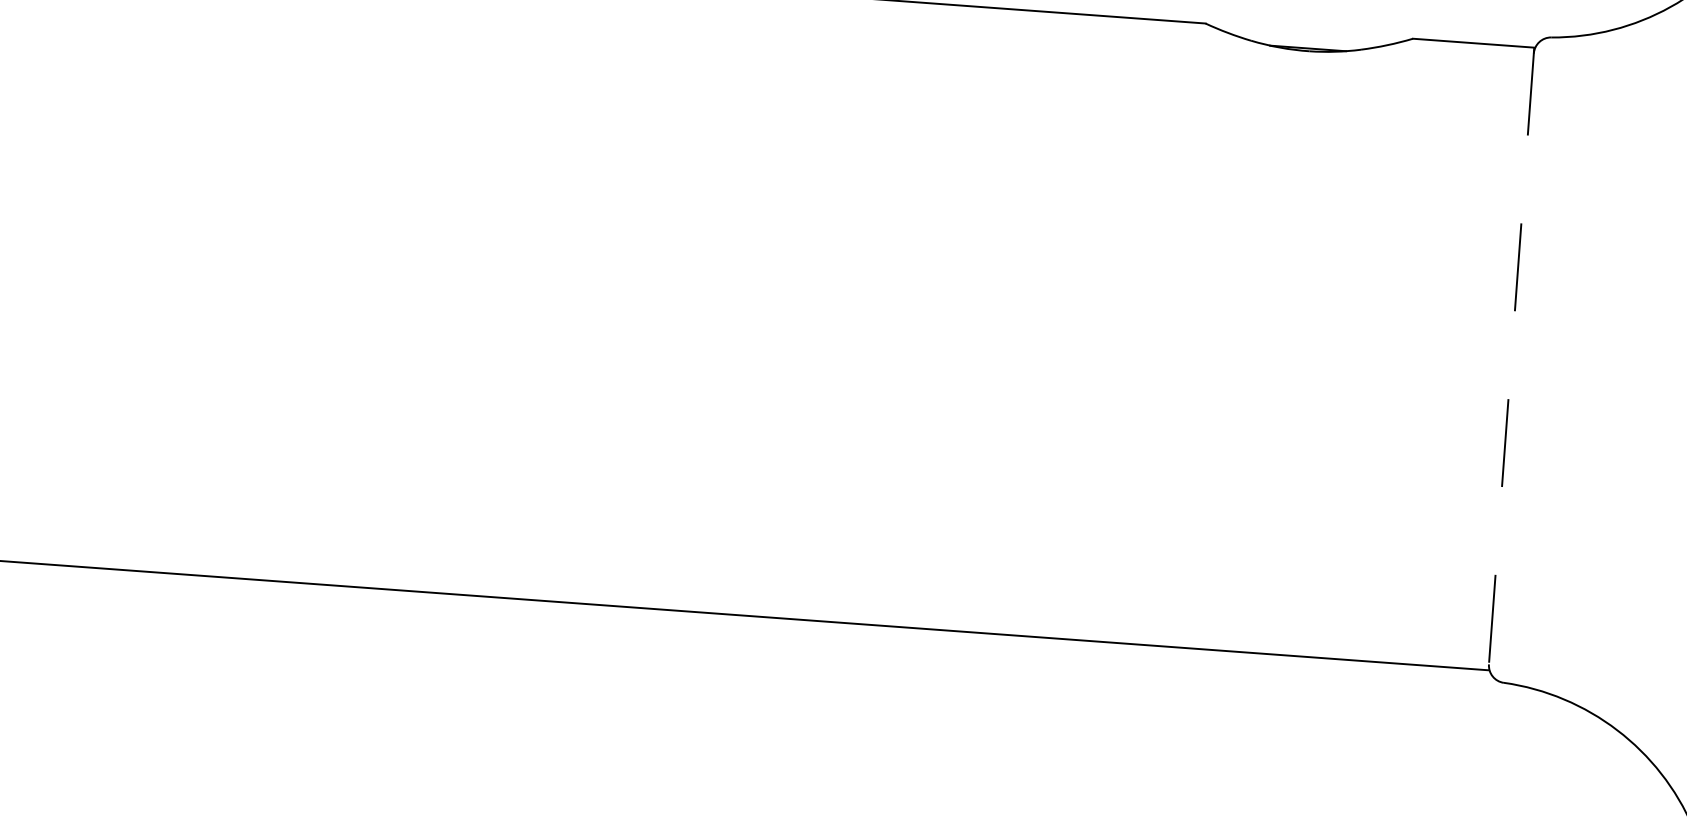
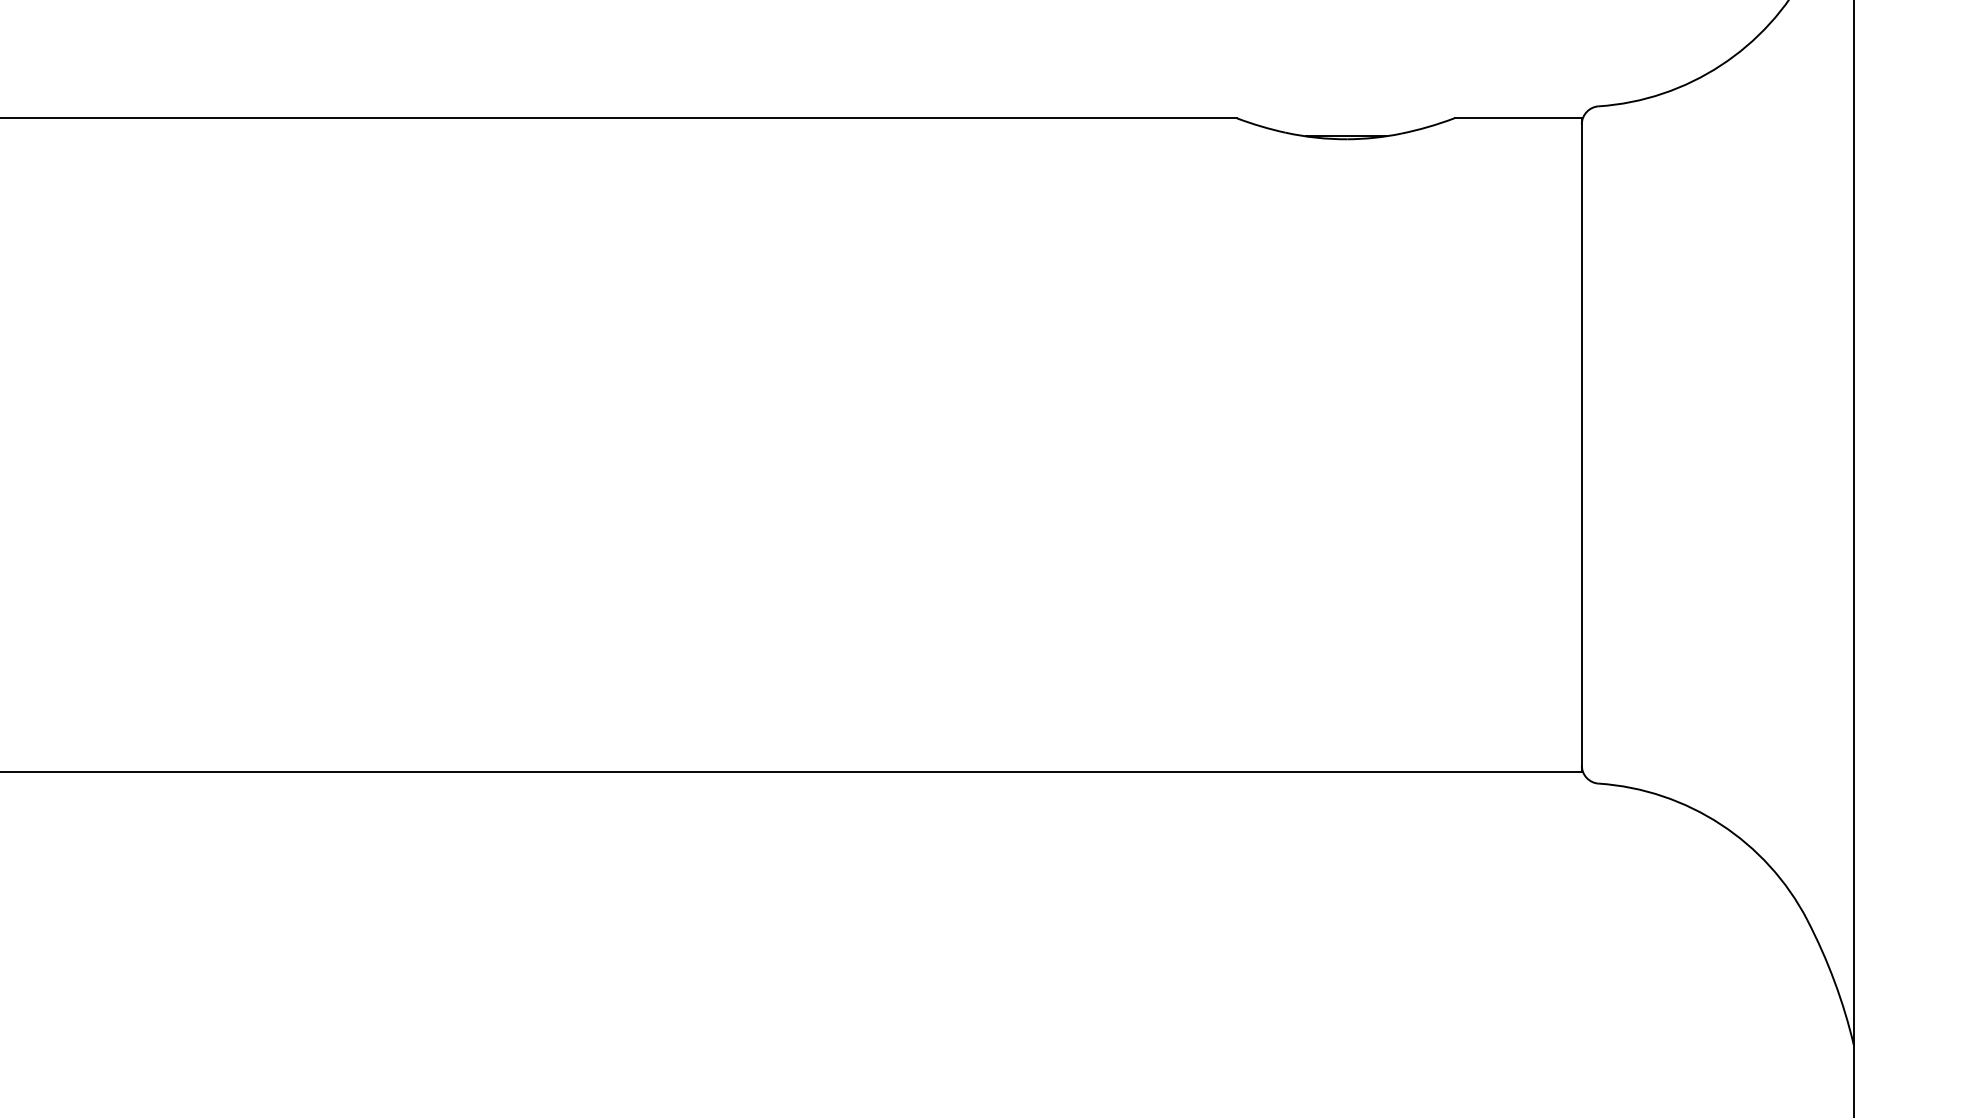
line: (1511, 358) -> (1581, 444), dashed -> solid

